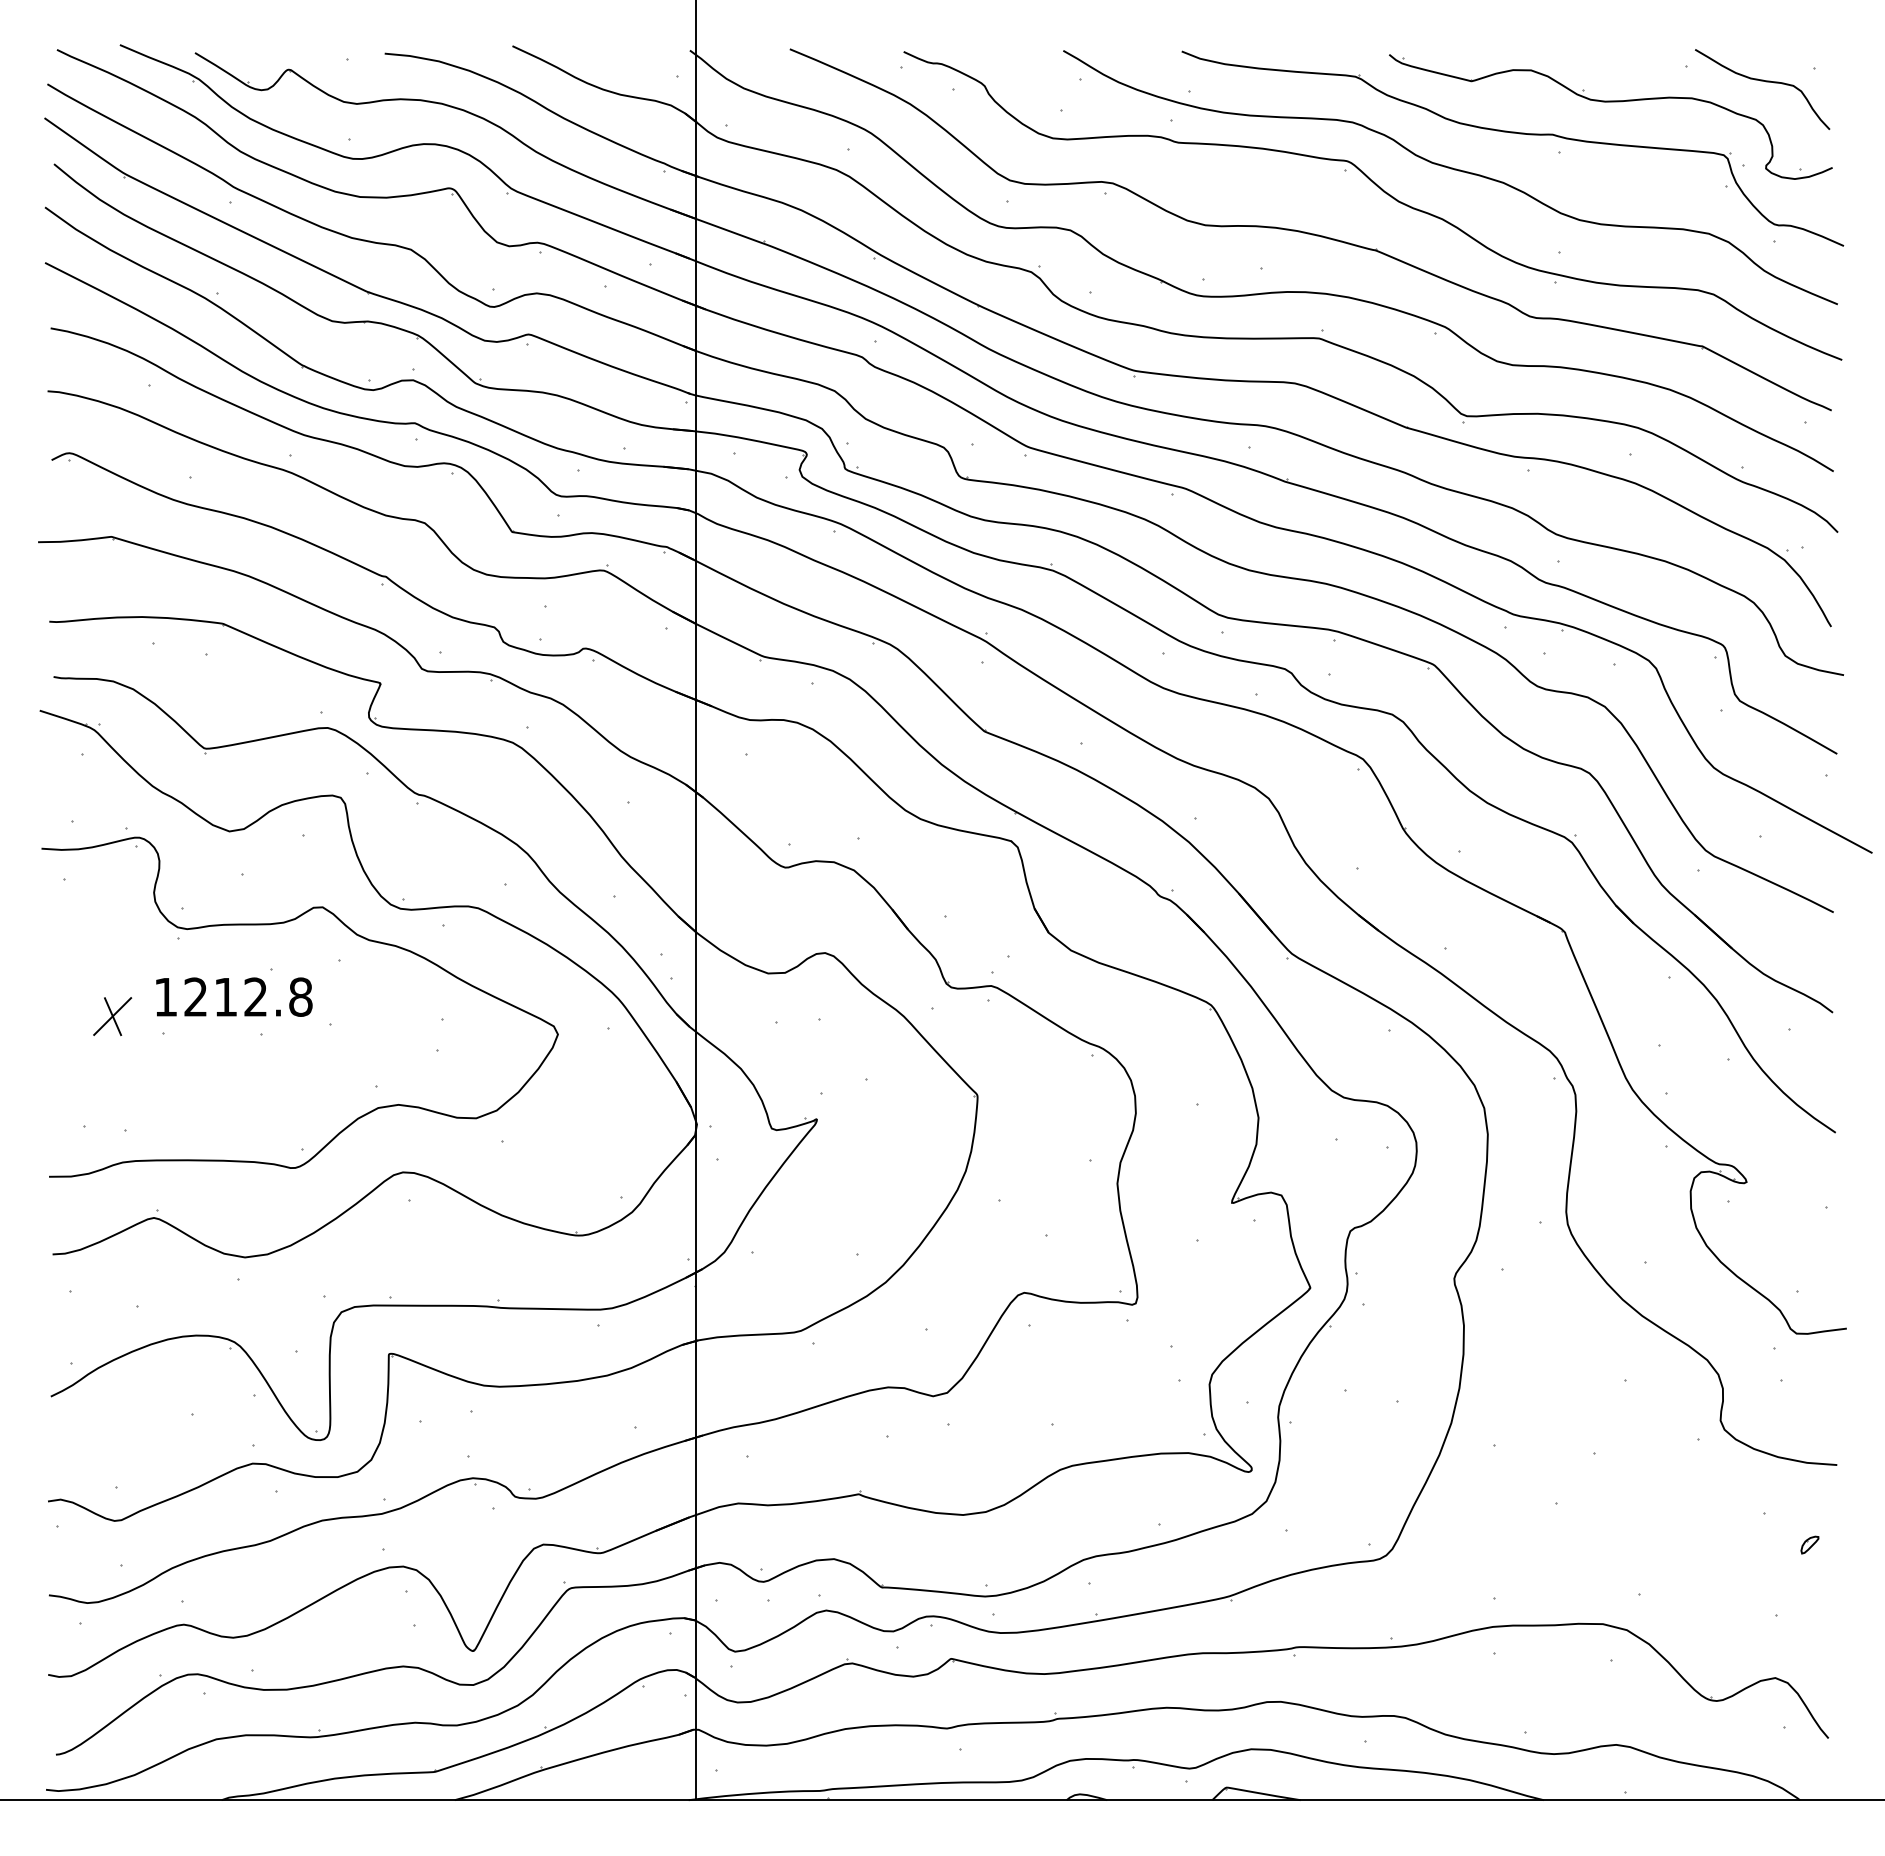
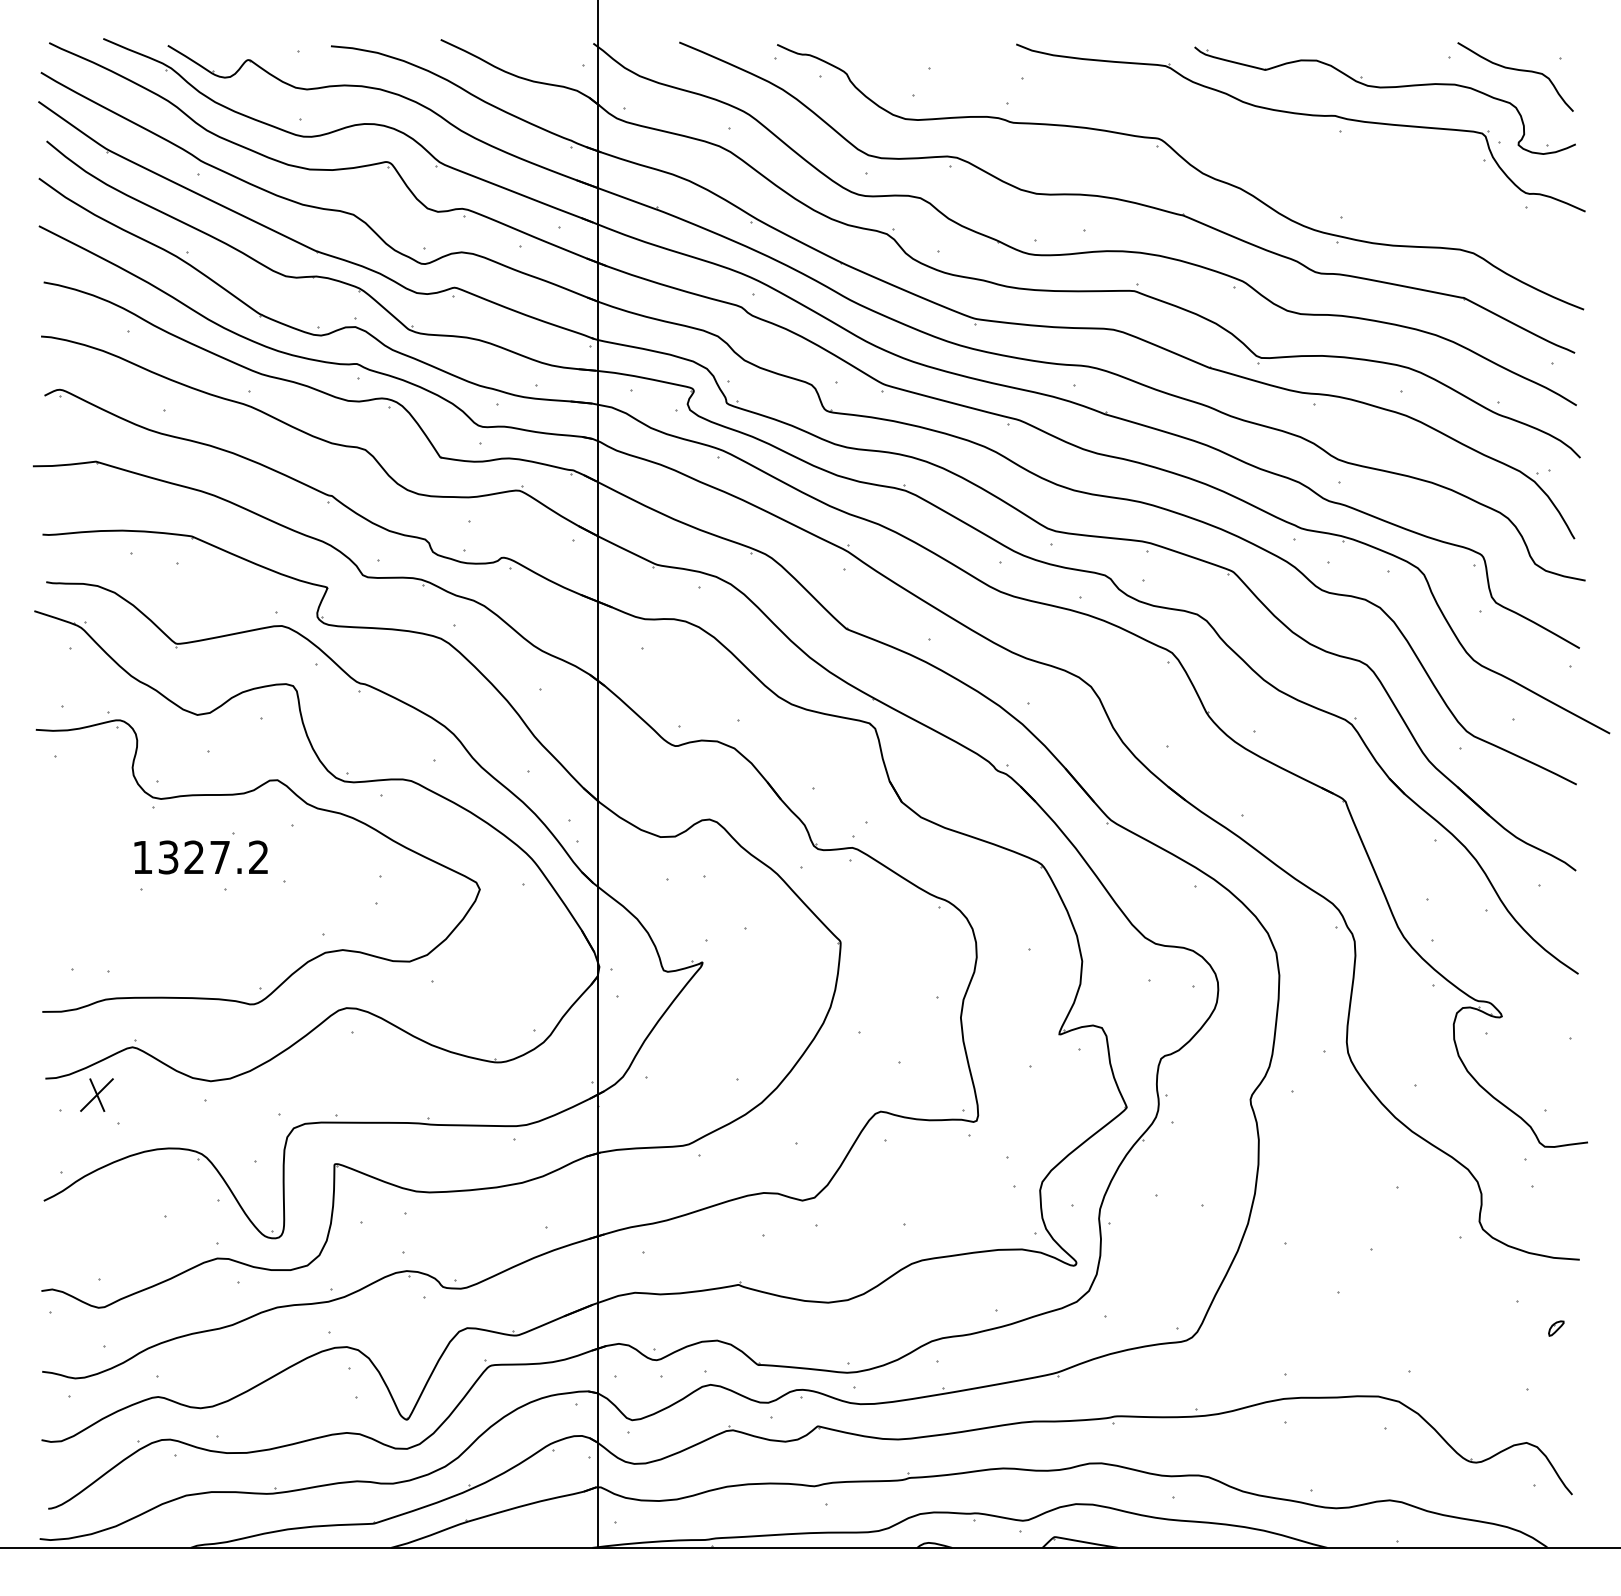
curve: (1451, 169) -> (1248, 145), removed
text: (248, 996) -> (213, 856), 1212.8 -> 1327.2
part: (112, 1016) -> (96, 1095), moved

